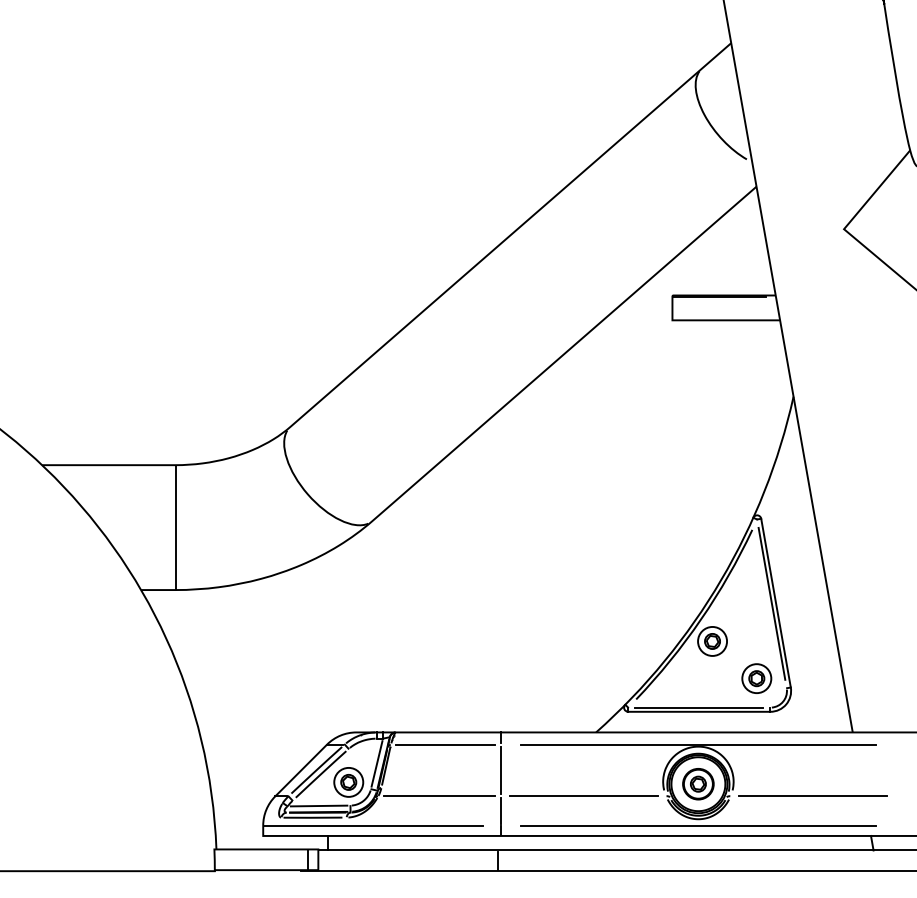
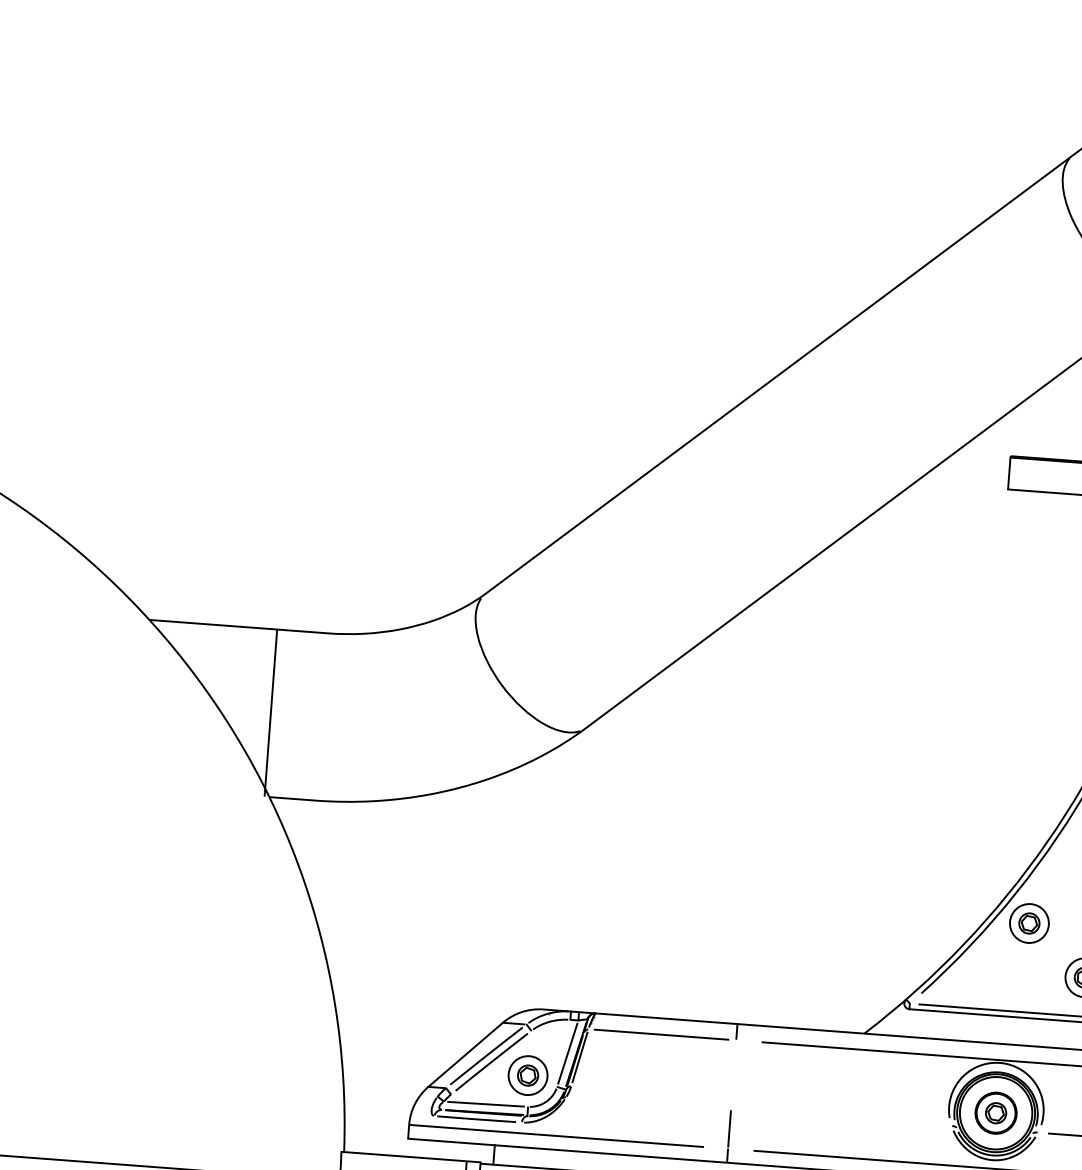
line: (175, 527) -> (270, 712), moved
line: (501, 770) -> (733, 1075), removed
line: (438, 796) -> (646, 1103), removed
line: (583, 796) -> (841, 1118), removed

